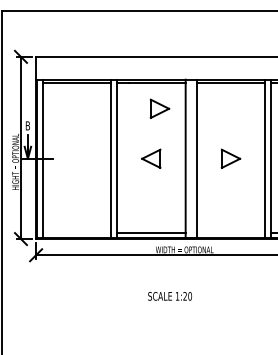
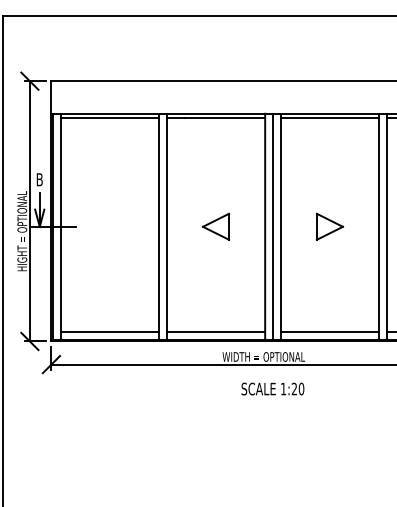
part: (159, 108) -> (227, 154), removed
line: (191, 158) -> (273, 226), added
line: (76, 232) -> (109, 332), added
line: (230, 232) -> (329, 332), added
text: (169, 296) -> (272, 389), moved

